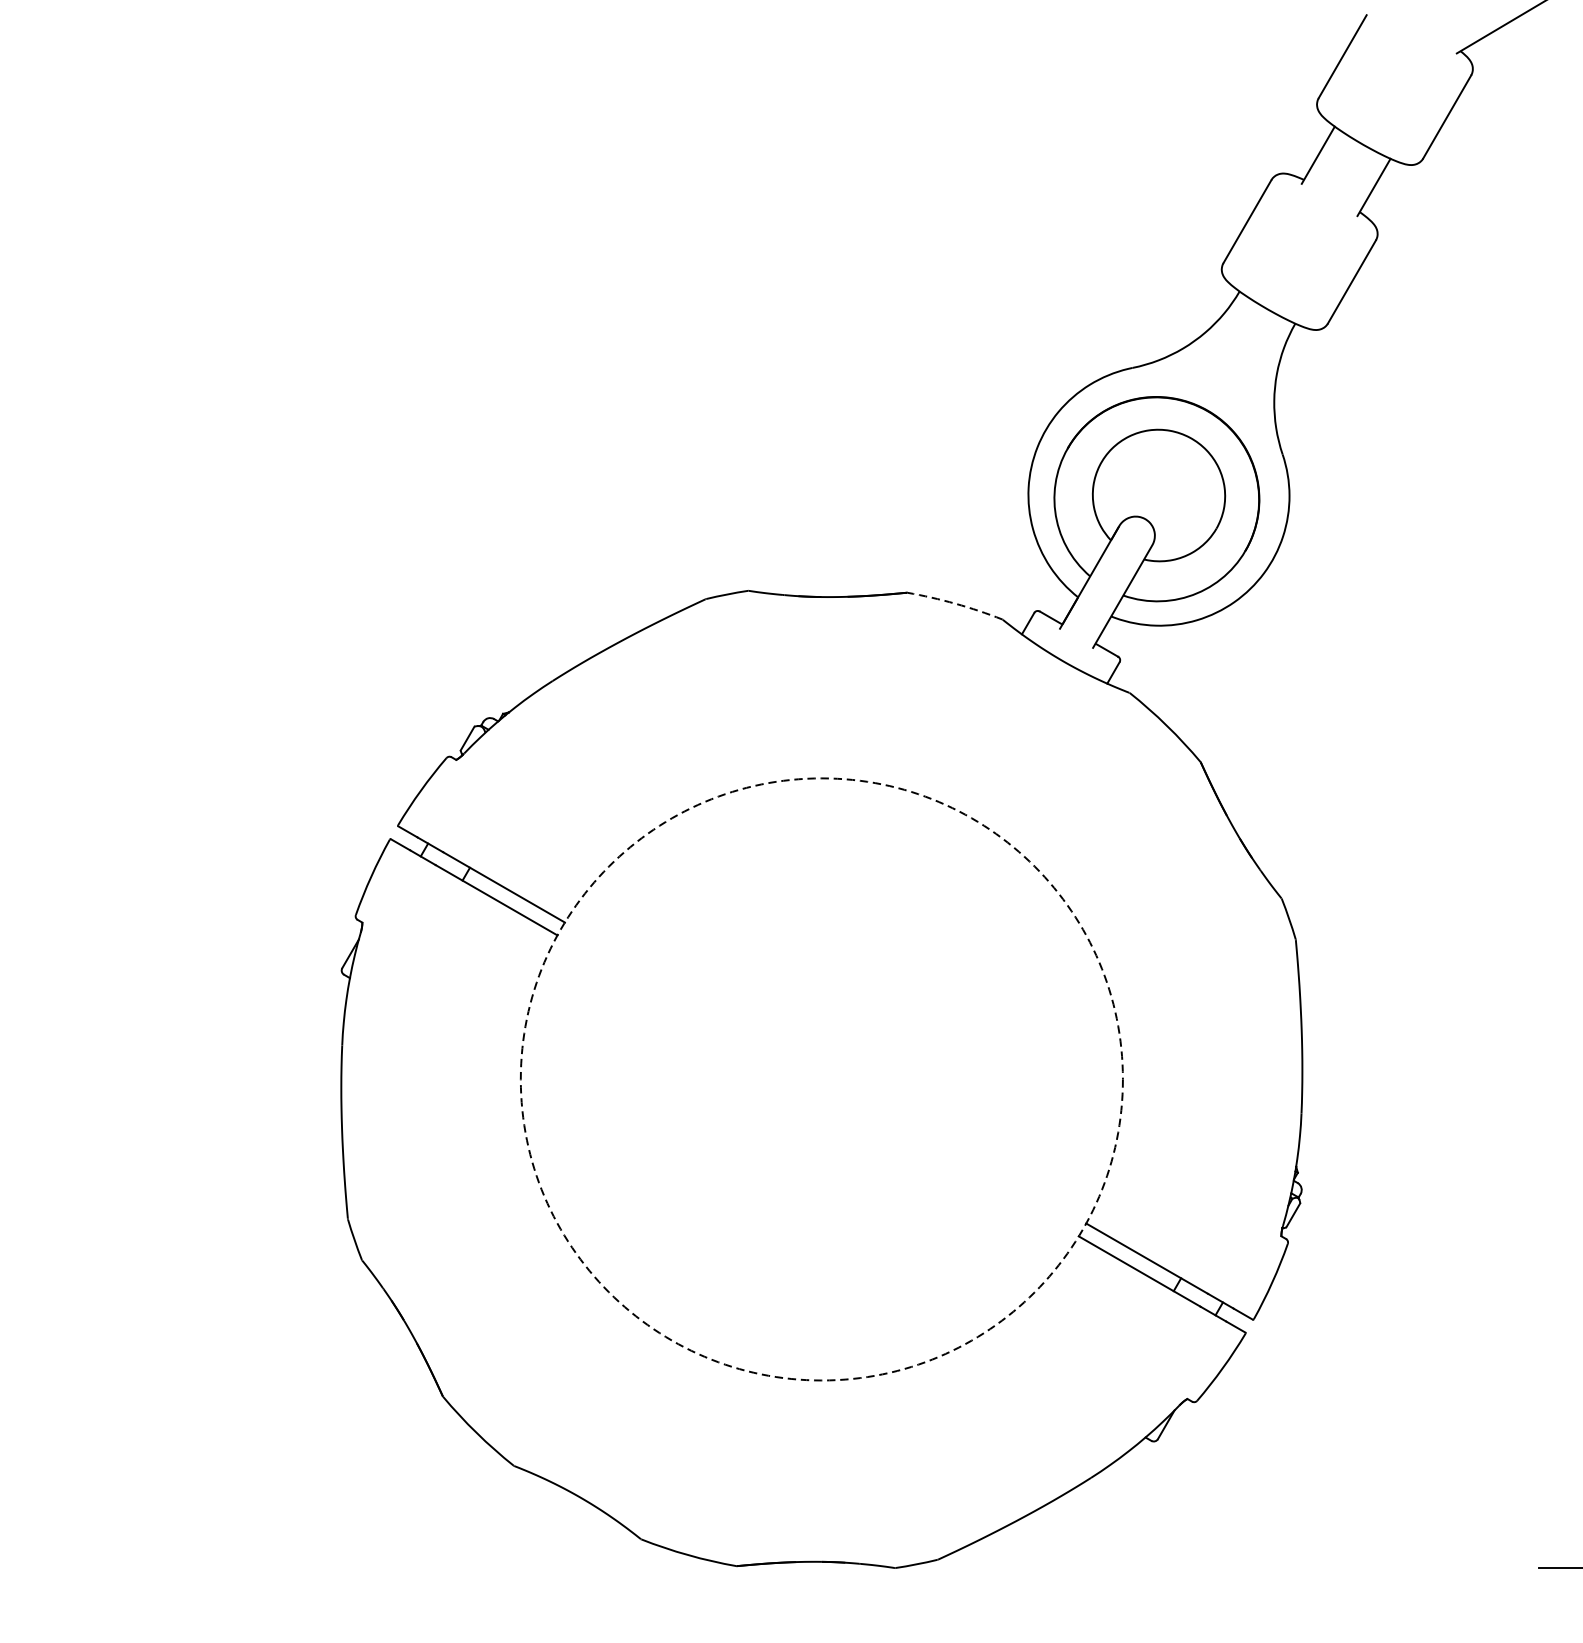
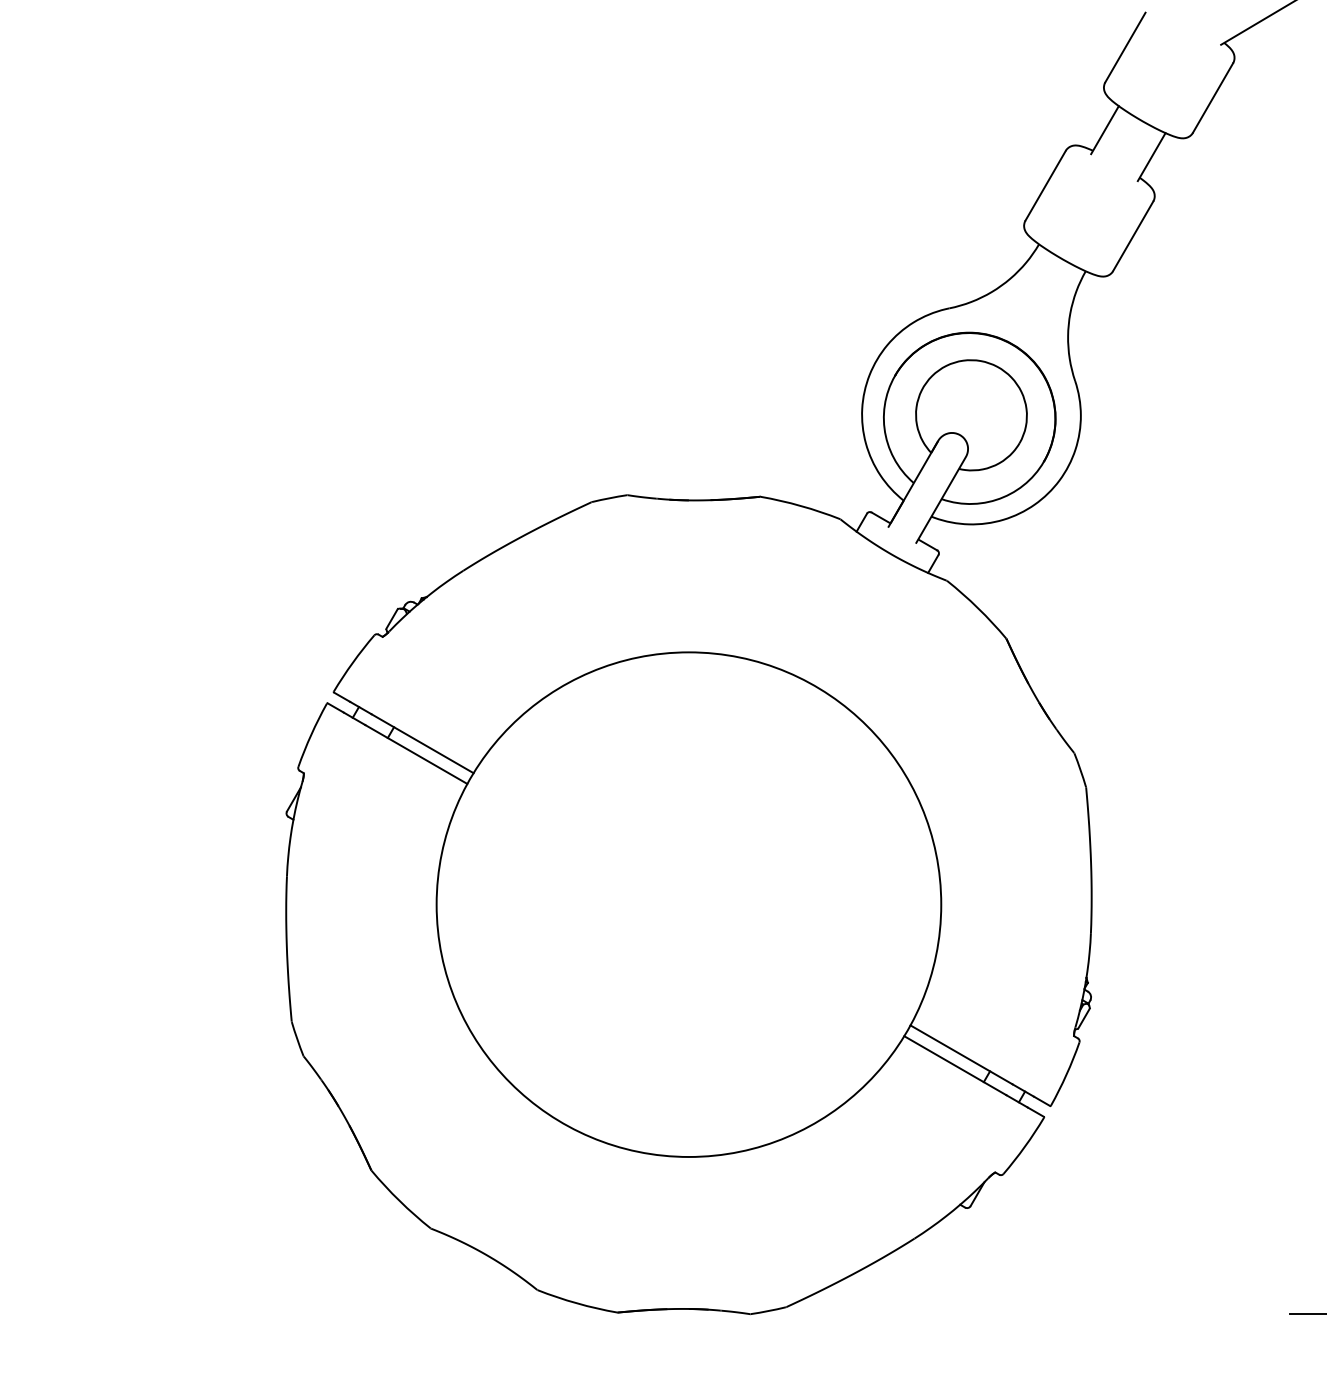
arc: (954, 604) -> (800, 506), dashed -> solid
circle: (821, 1079) -> (688, 904), dashed -> solid

